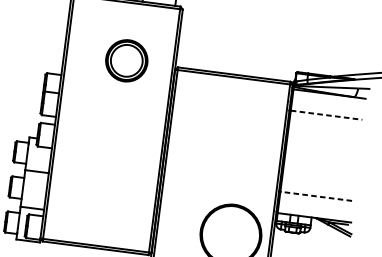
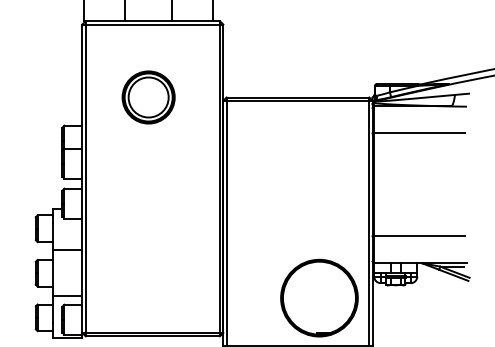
part: (126, 60) -> (148, 97), moved
line: (327, 115) -> (420, 133), dashed -> solid
line: (316, 196) -> (419, 236), dashed -> solid

